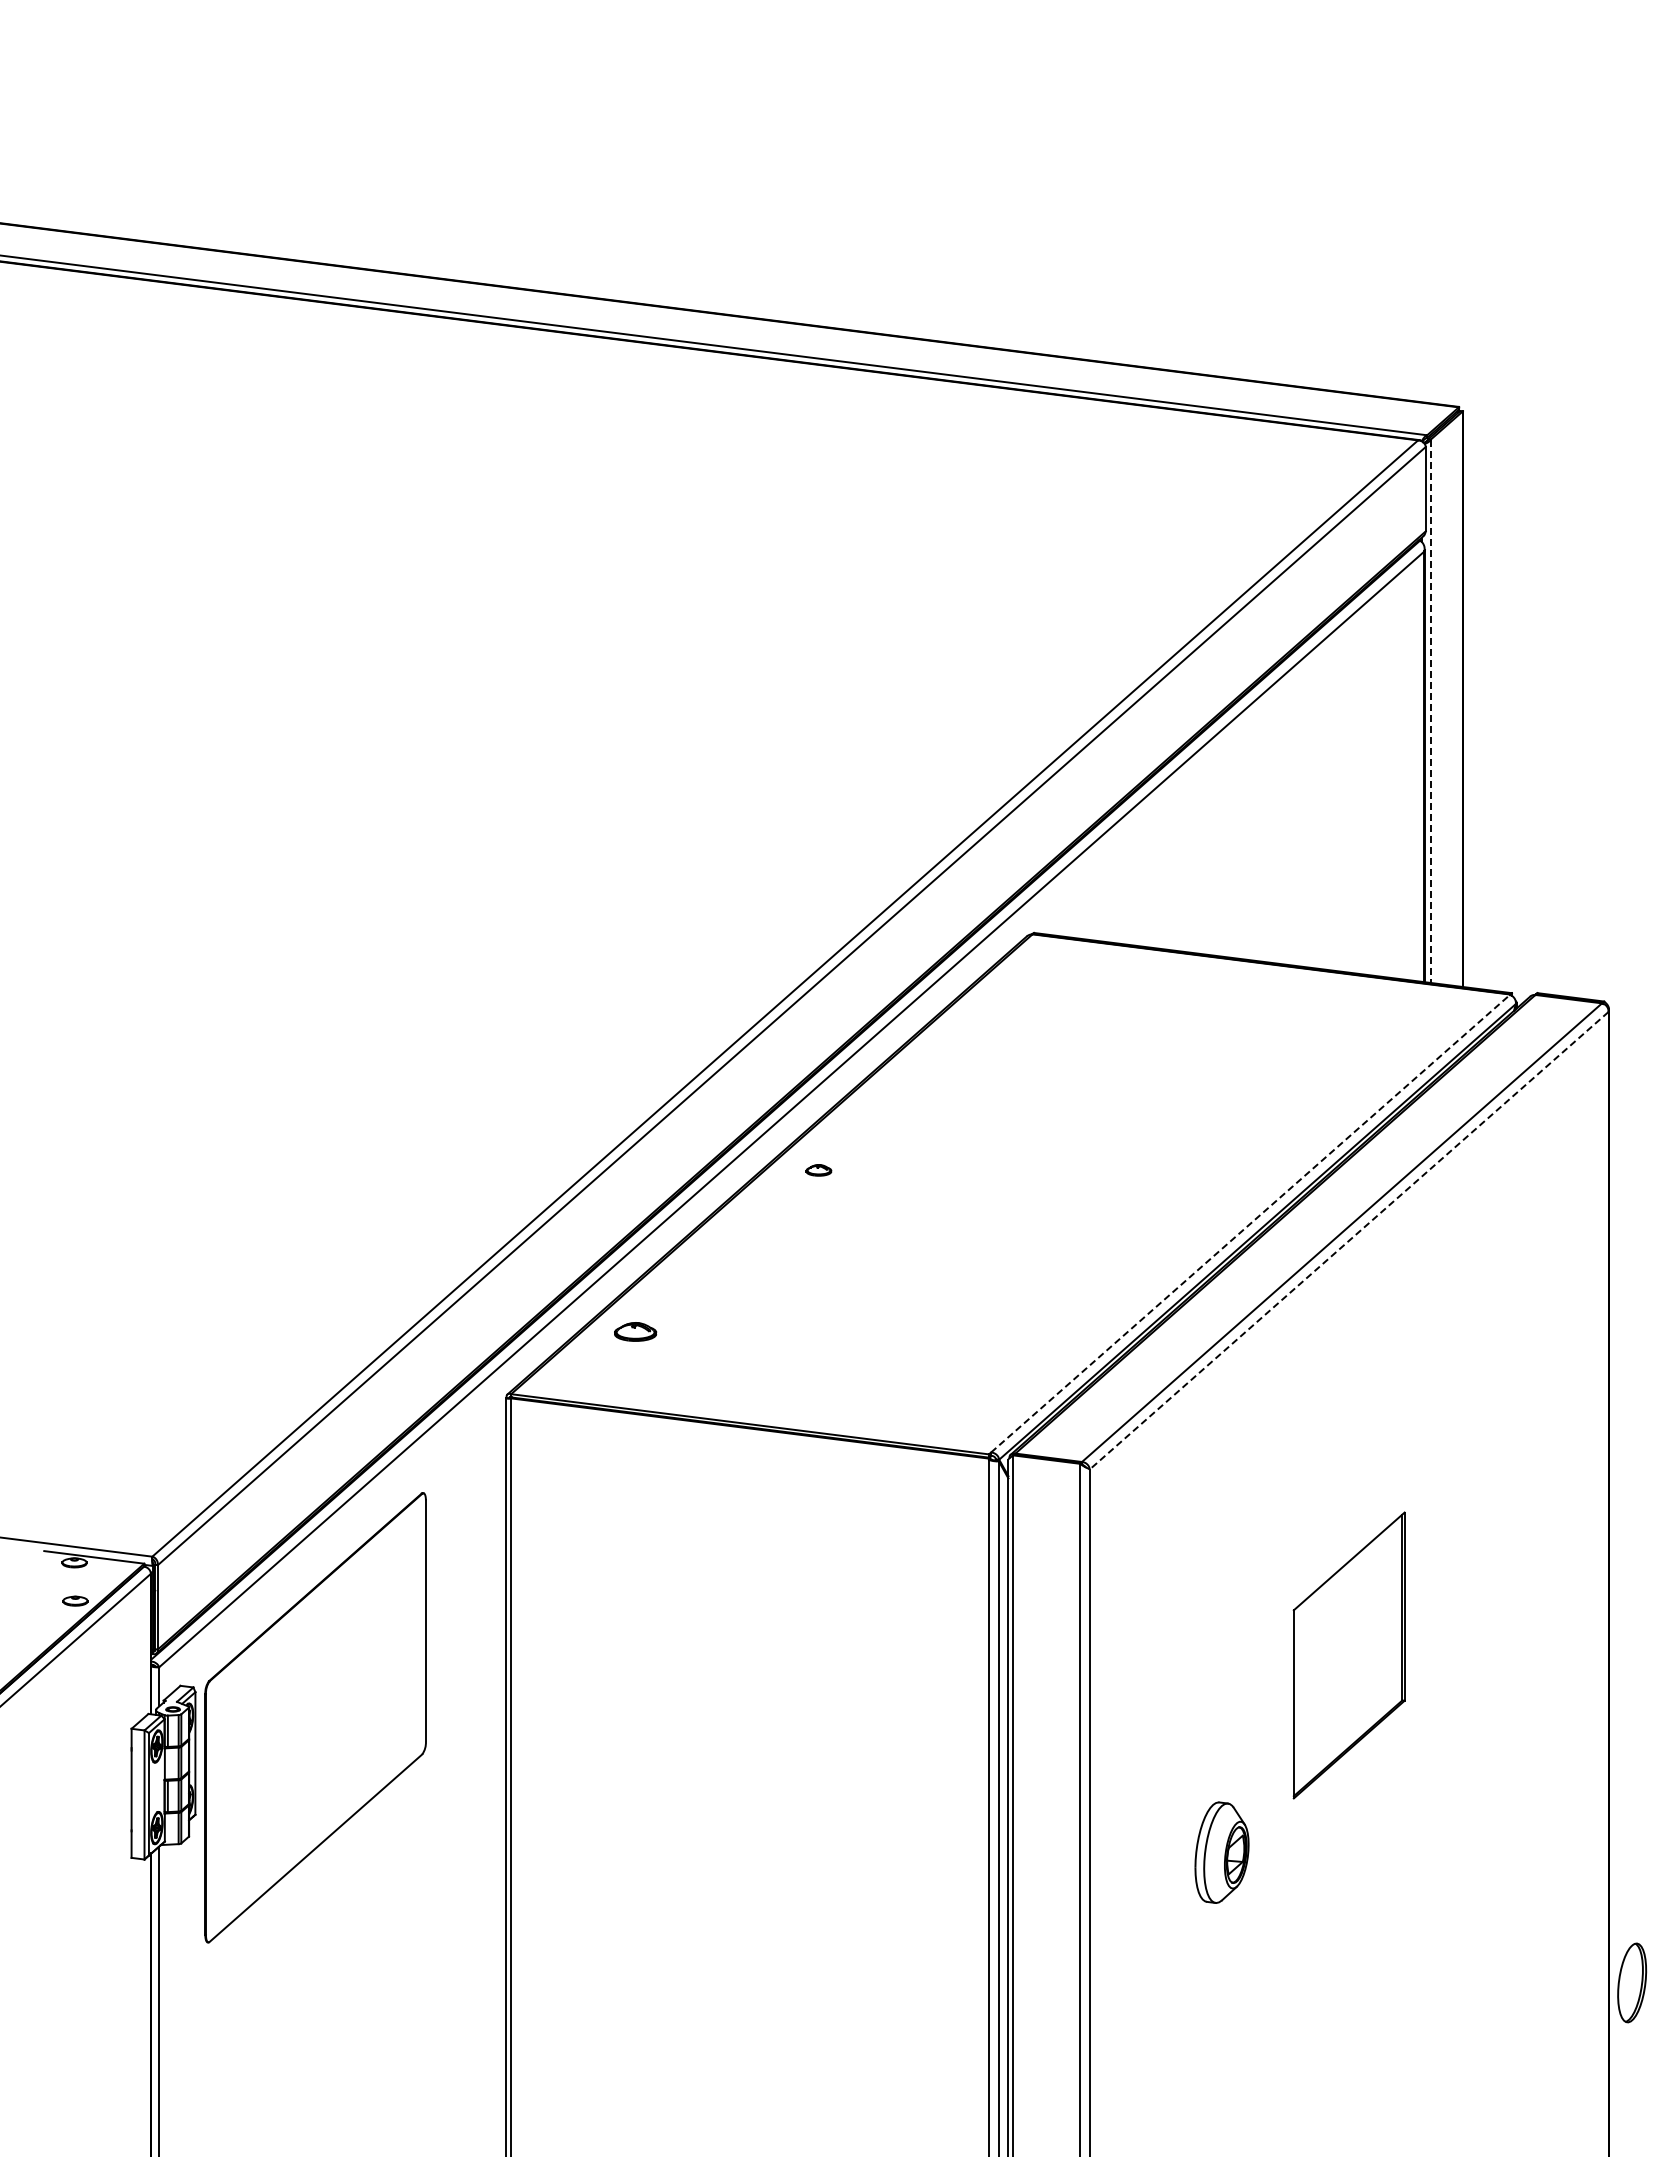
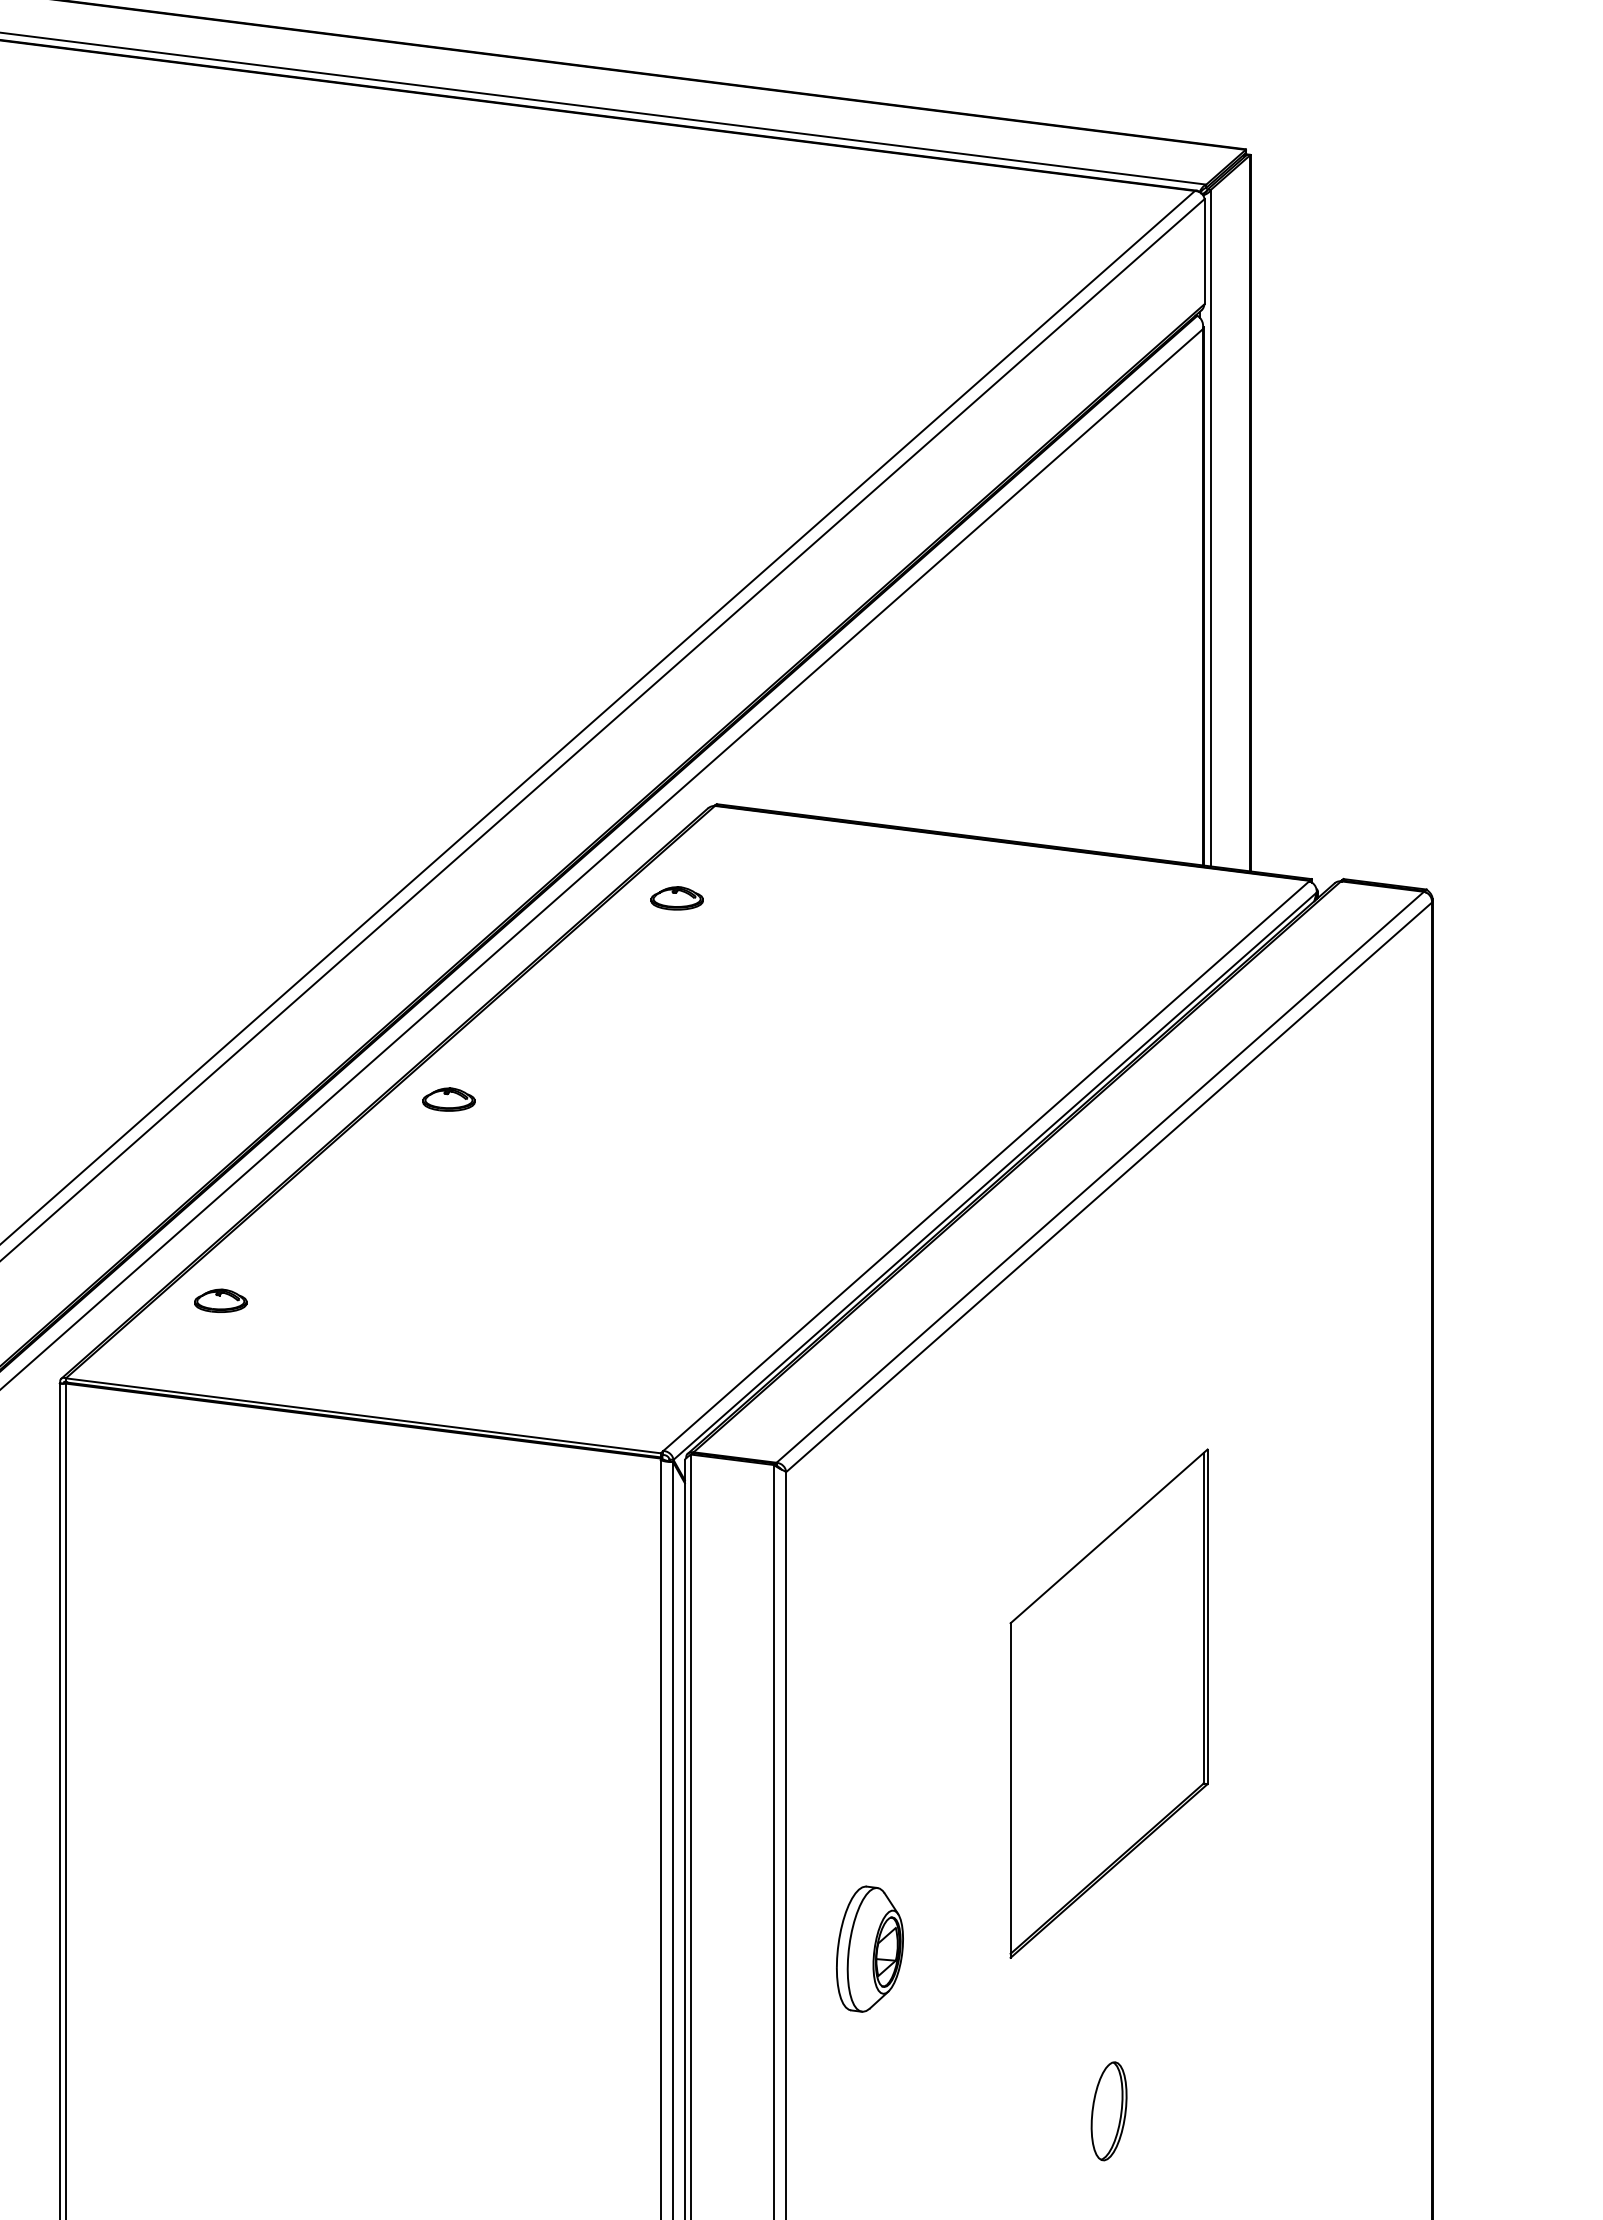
line: (1430, 711) -> (1210, 528), dashed -> solid
part: (1001, 1008) -> (676, 898), added
part: (818, 1170) -> (448, 1099), size x1.67
line: (1250, 1223) -> (986, 1165), dashed -> solid
line: (1349, 1240) -> (1109, 1187), dashed -> solid
part: (1349, 1655) -> (1109, 1703), size x1.43
part: (1221, 1852) -> (869, 1948), moved
part: (1632, 1982) -> (1109, 2110), moved

